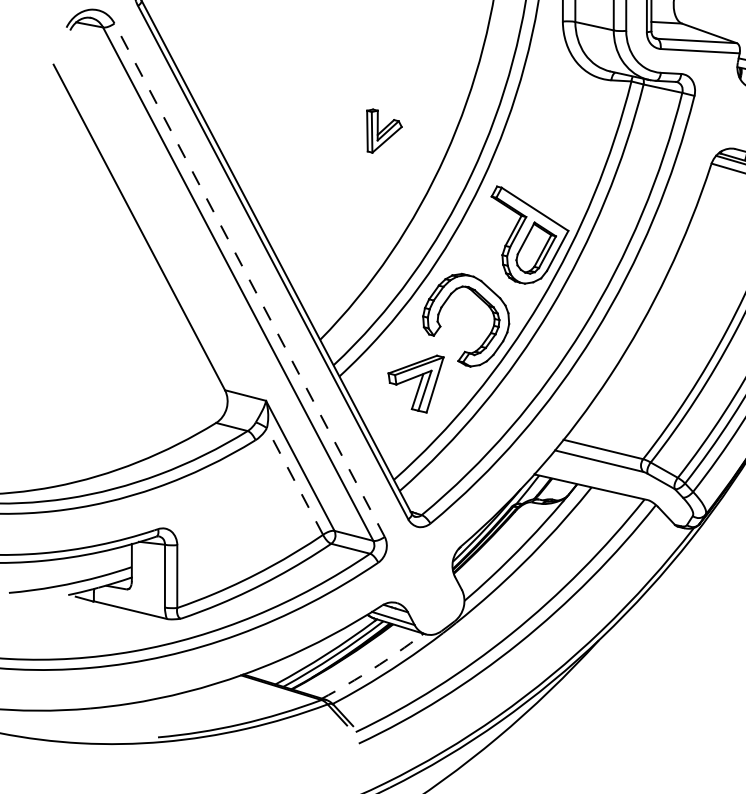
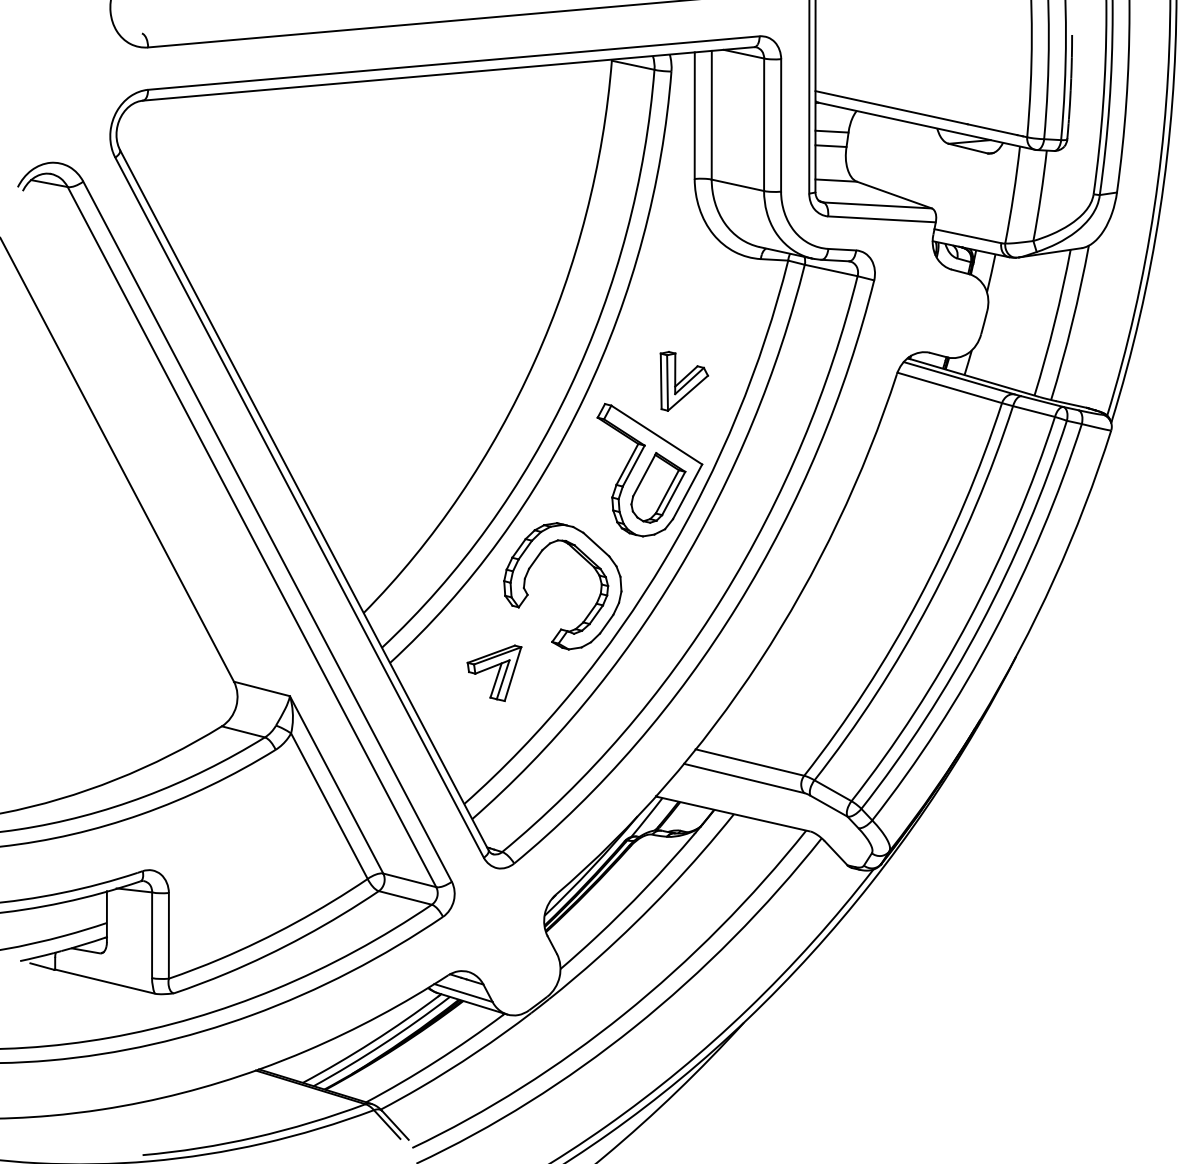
part: (384, 131) -> (684, 381), moved
line: (249, 280) -> (267, 531), dashed -> solid
part: (416, 383) -> (494, 672), size x0.71
line: (295, 480) -> (329, 805), dashed -> solid
arc: (373, 668) -> (436, 1061), dashed -> solid

